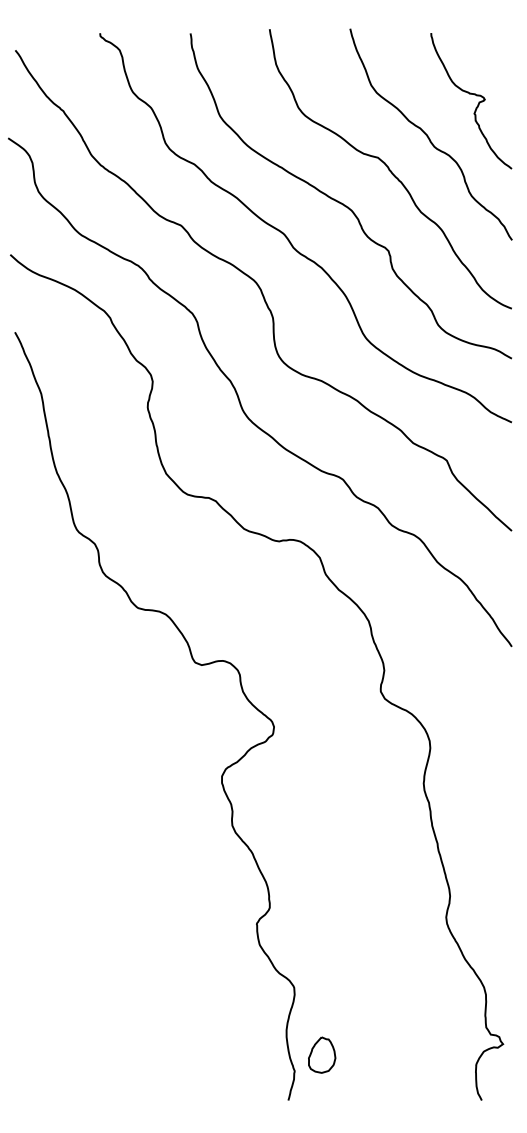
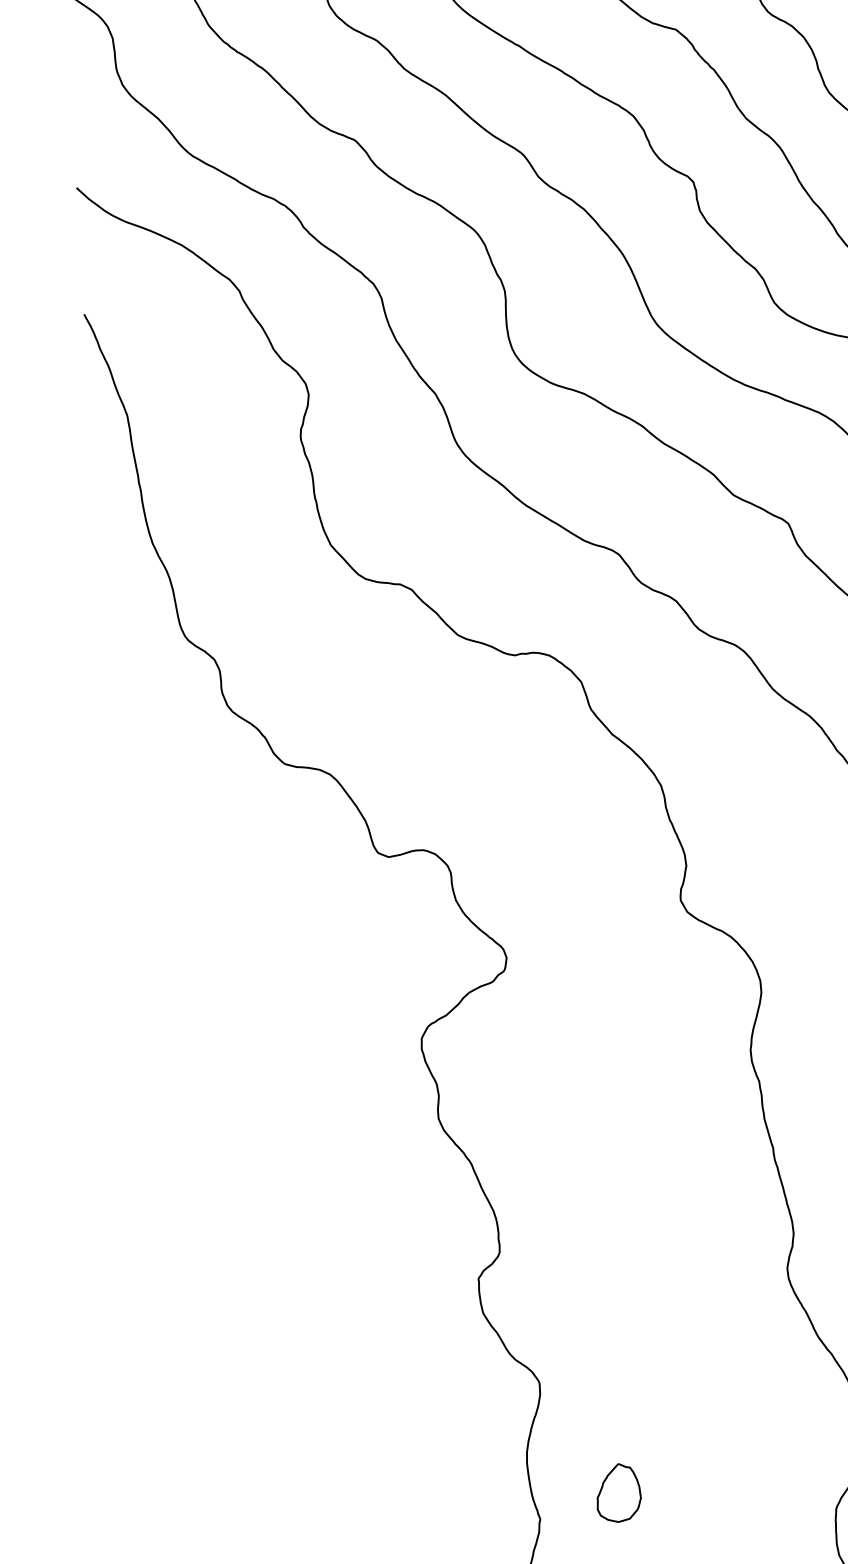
part: (322, 1054) -> (619, 1491), moved

